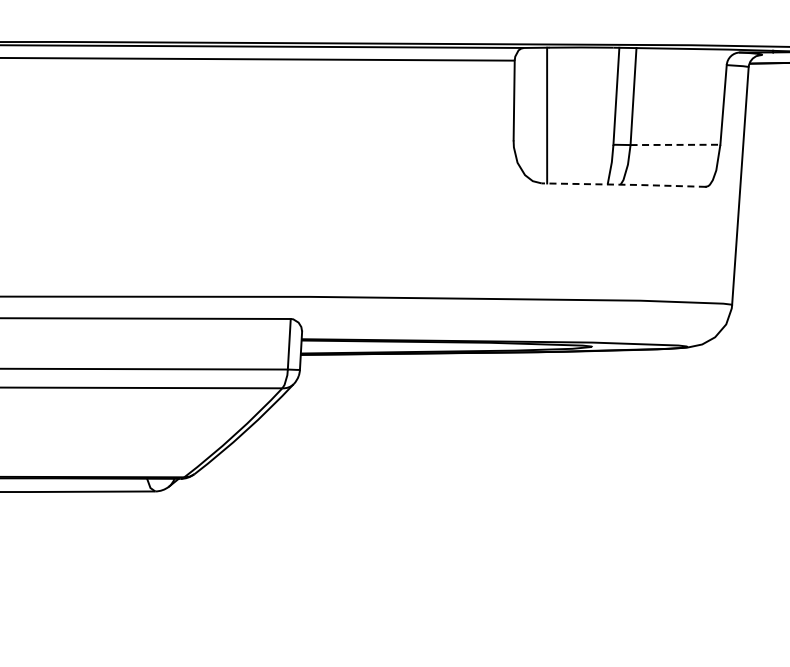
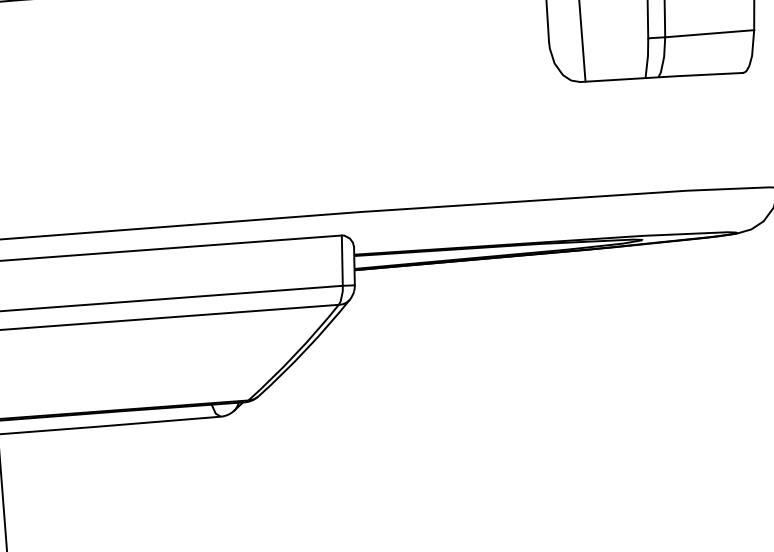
line: (675, 144) -> (709, 33), dashed -> solid
line: (624, 184) -> (662, 76), dashed -> solid

